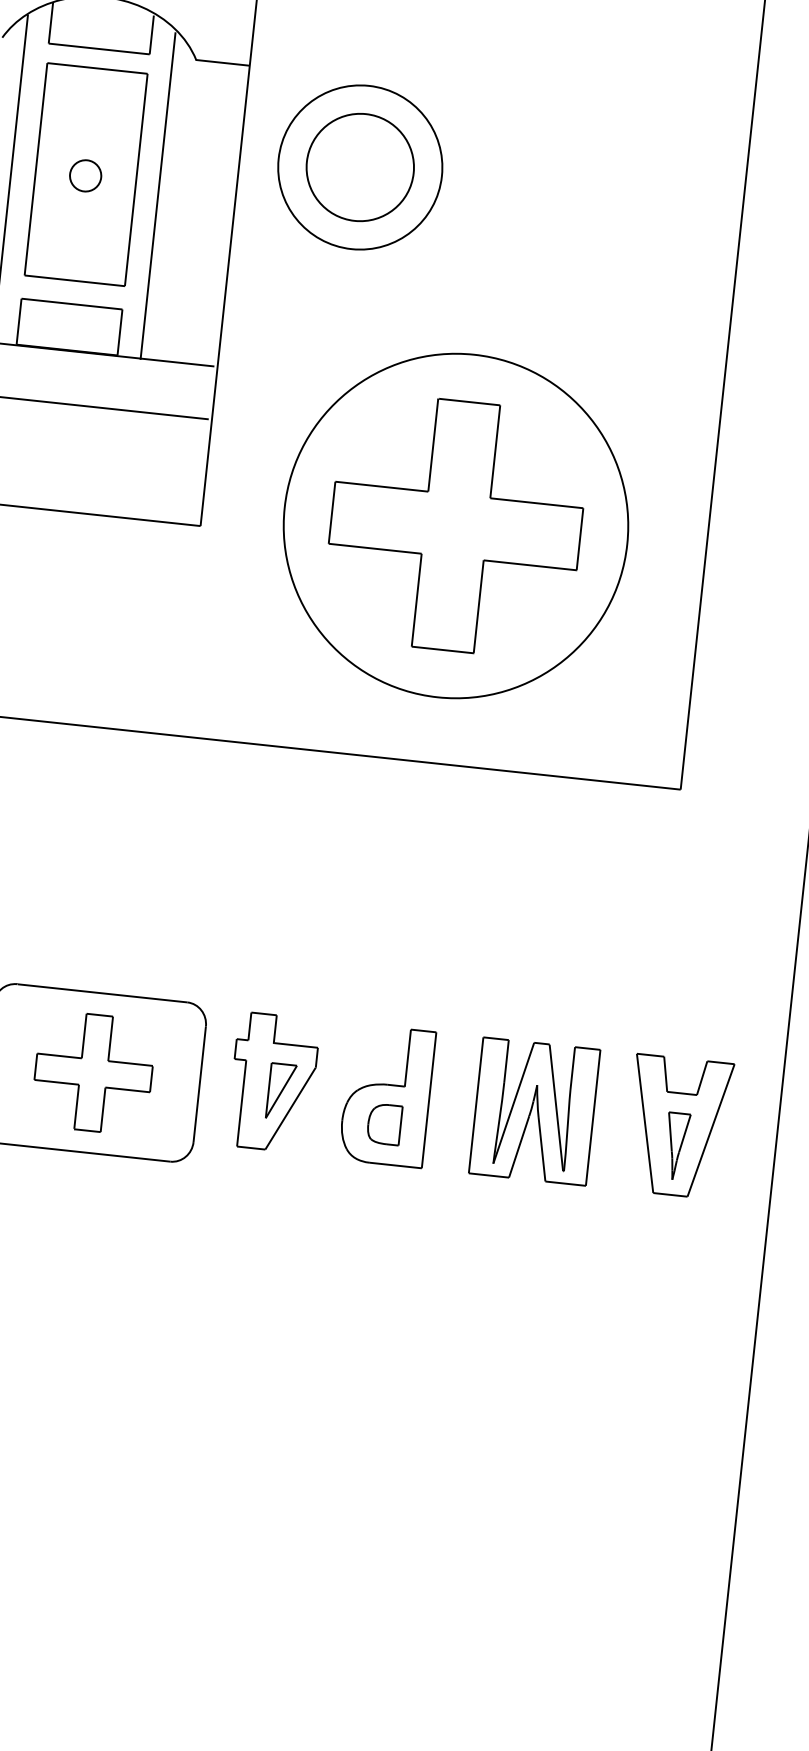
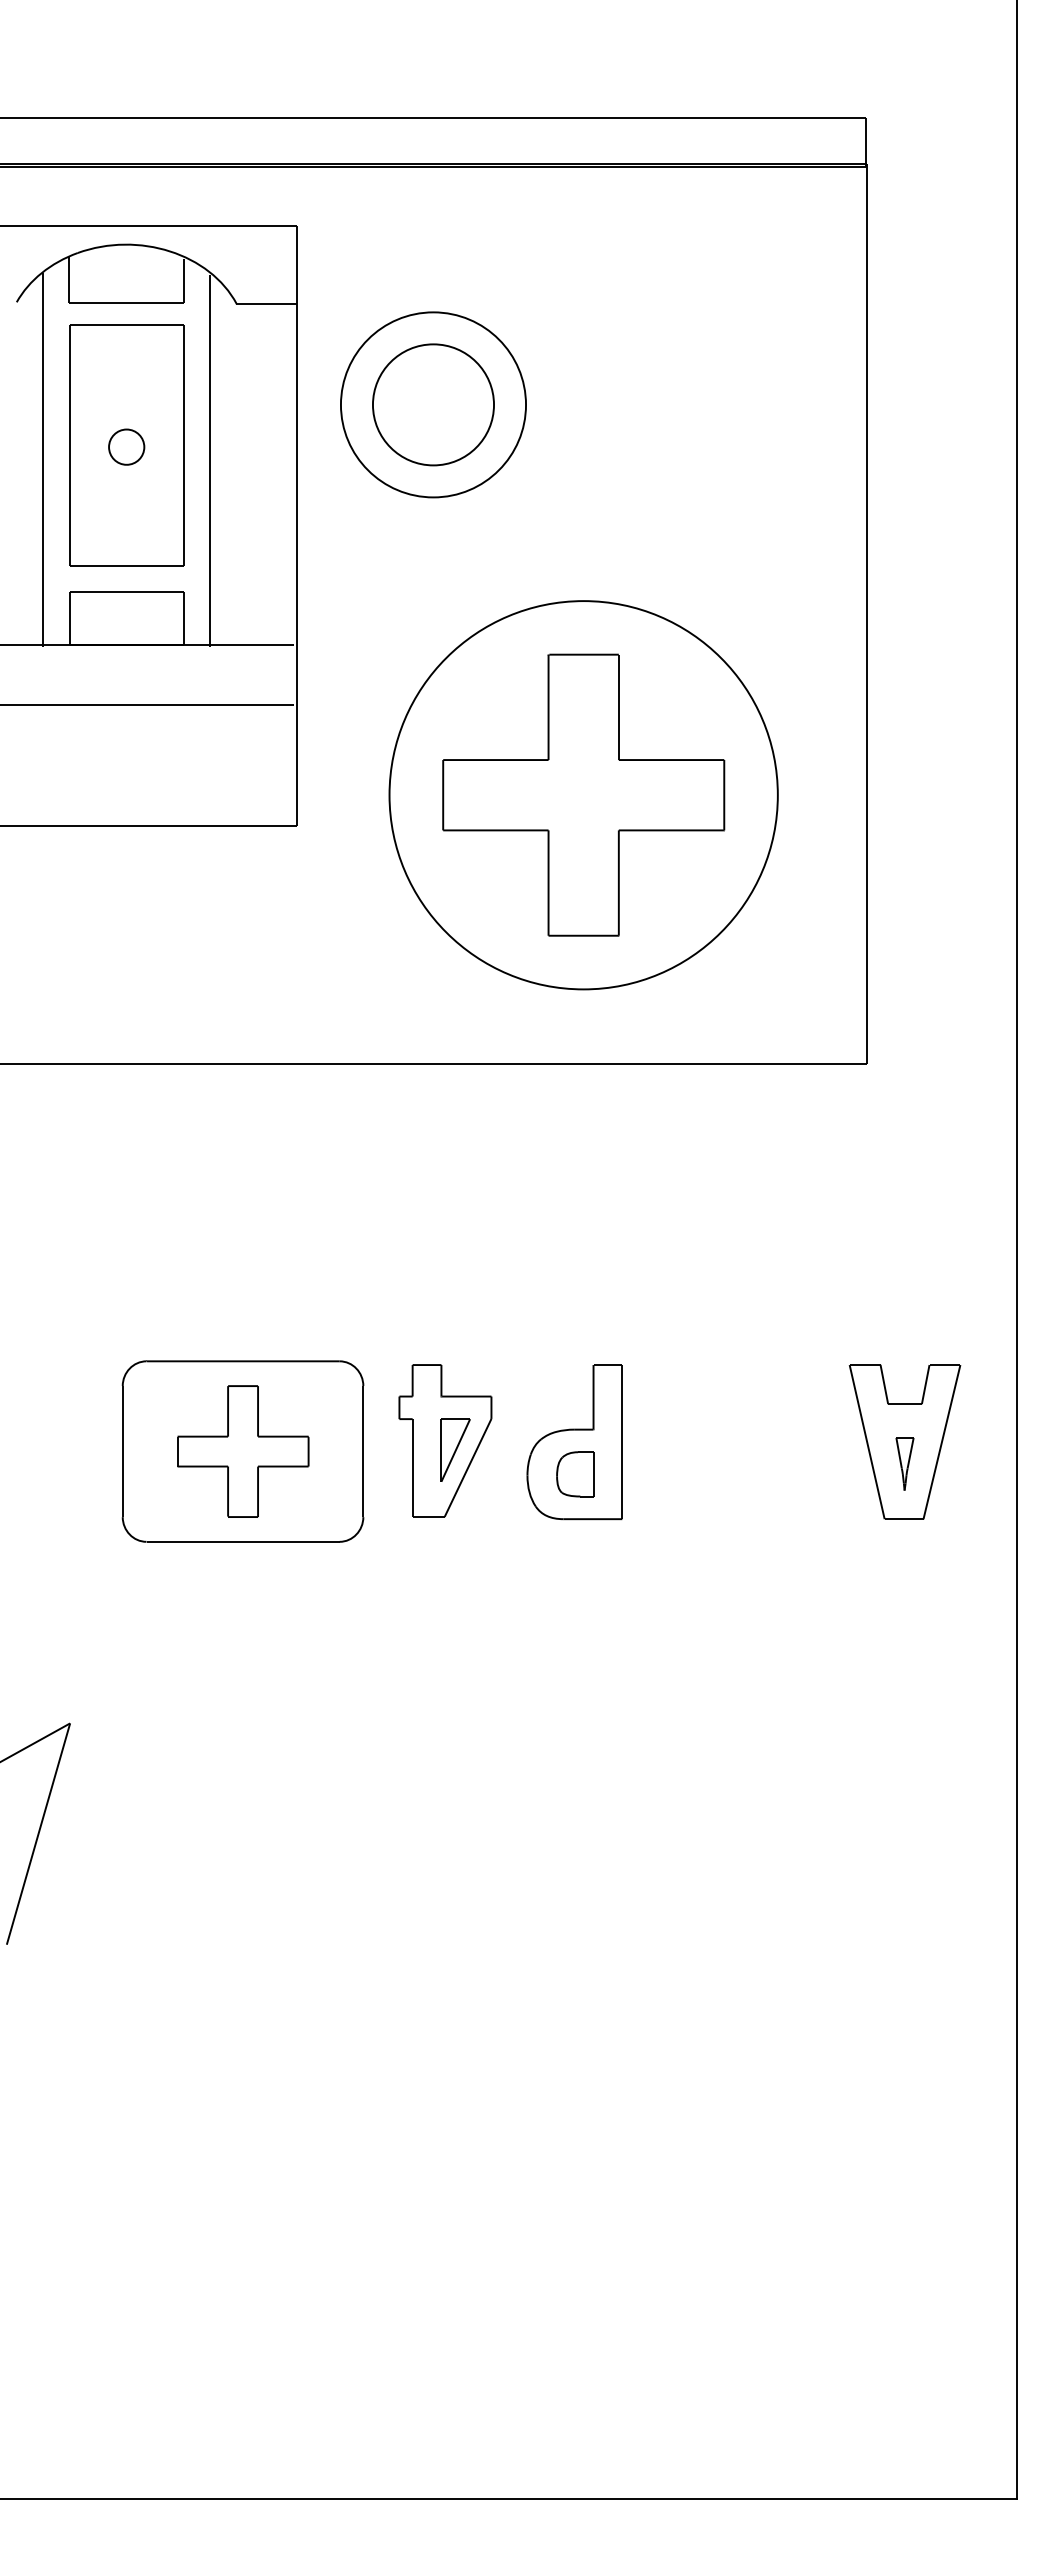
part: (534, 1111) -> (741, 1442), removed
part: (676, 1145) -> (904, 1463), size x0.7

